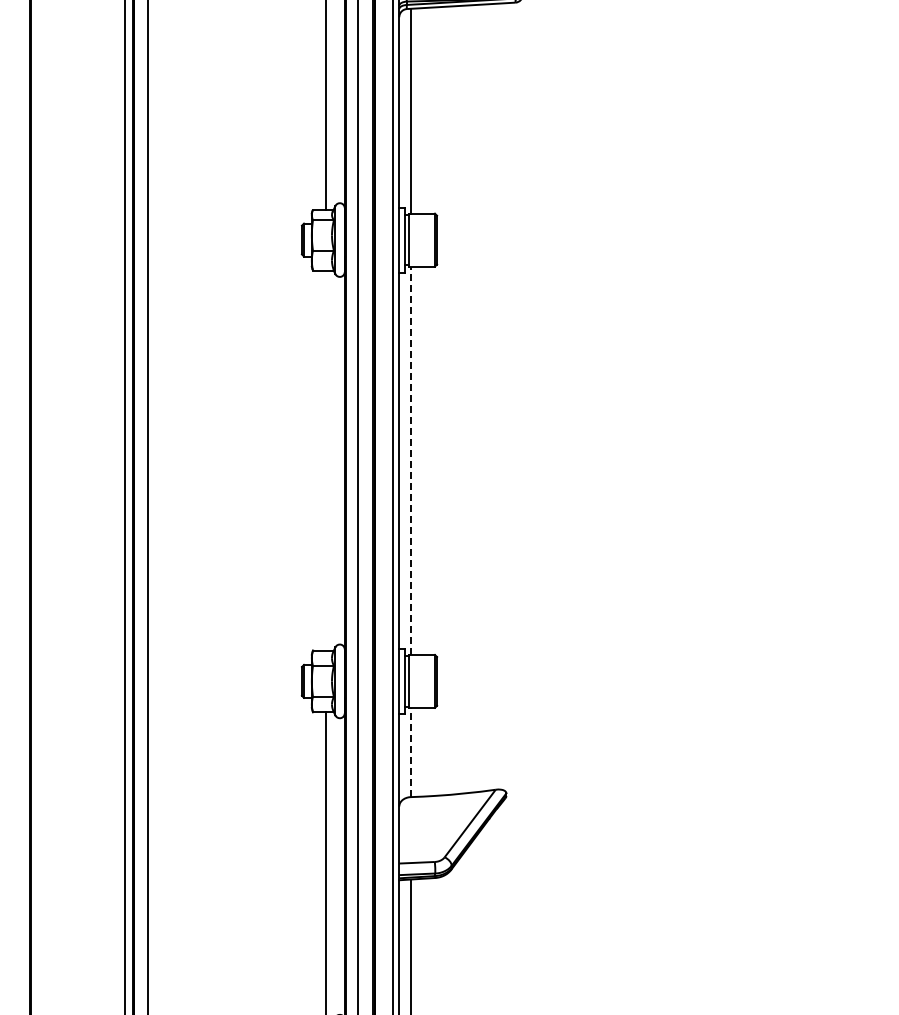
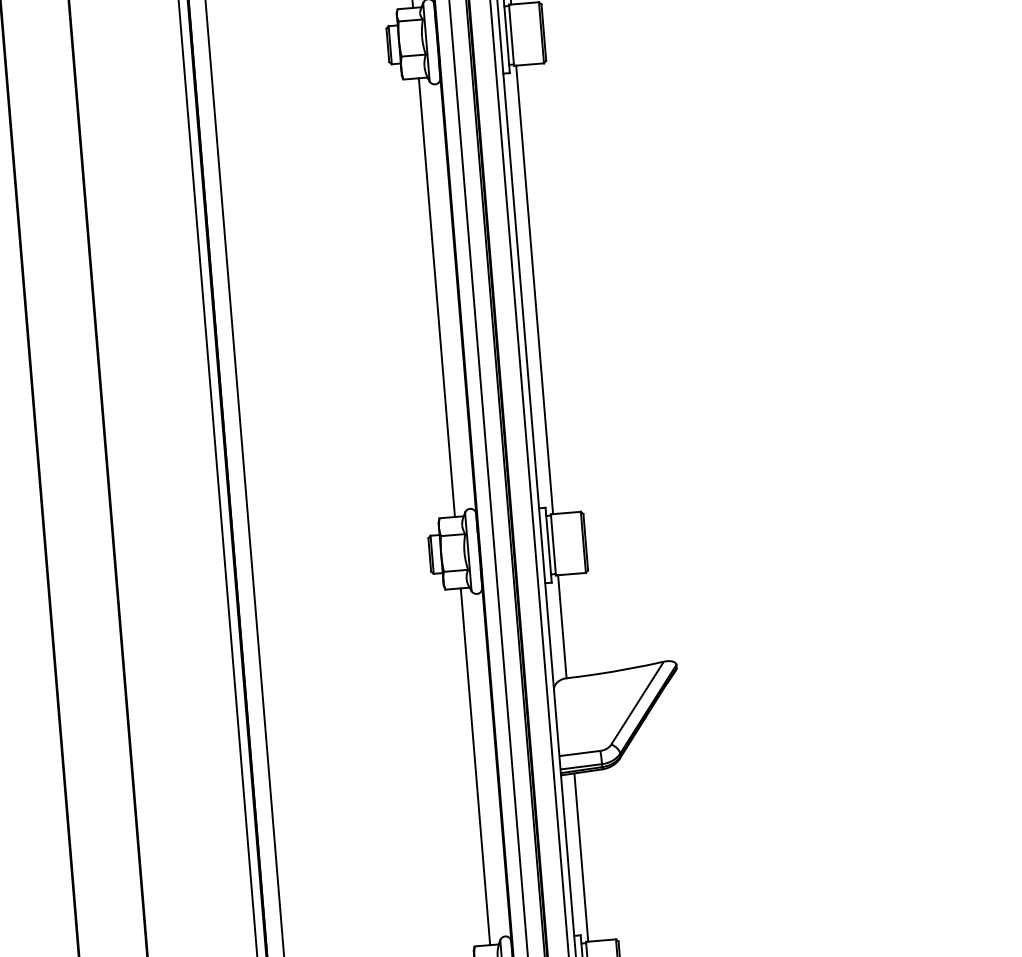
line: (326, 460) -> (437, 297), added
line: (410, 460) -> (534, 289), dashed -> solid
line: (410, 752) -> (561, 626), dashed -> solid

